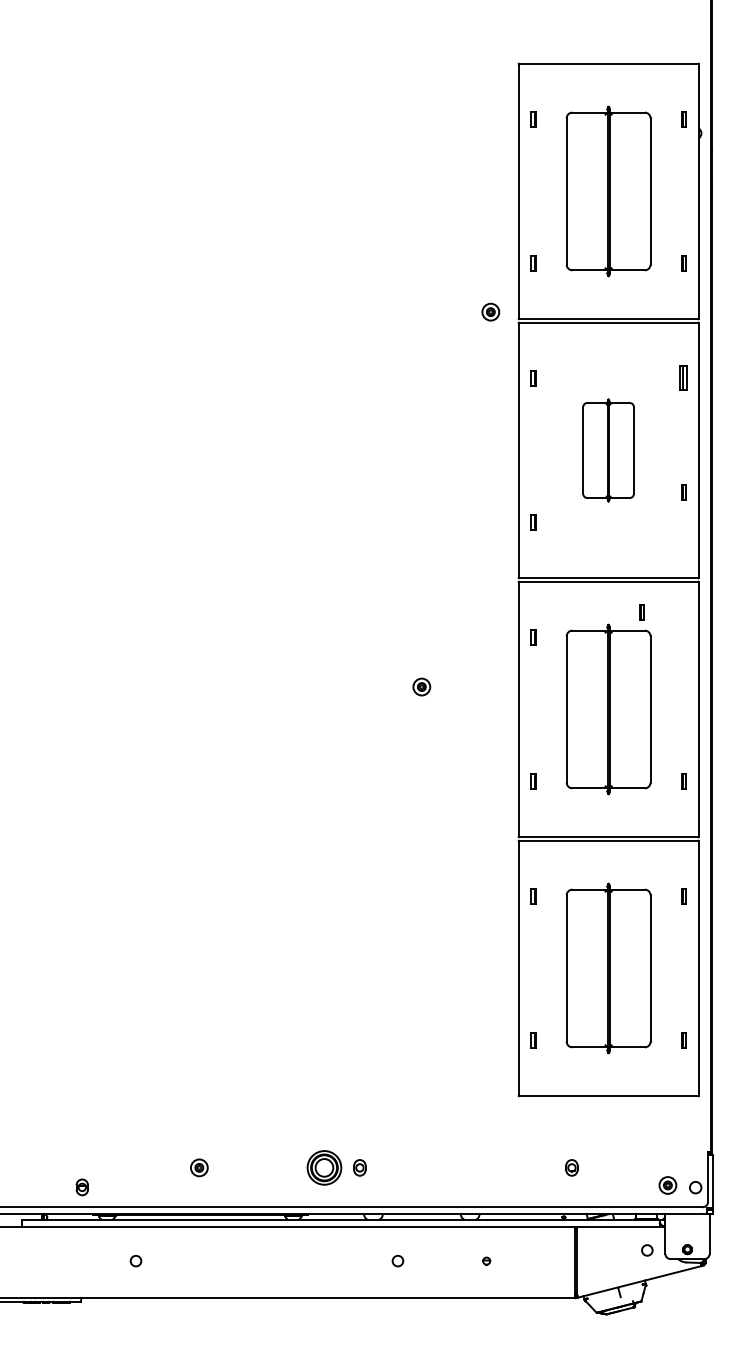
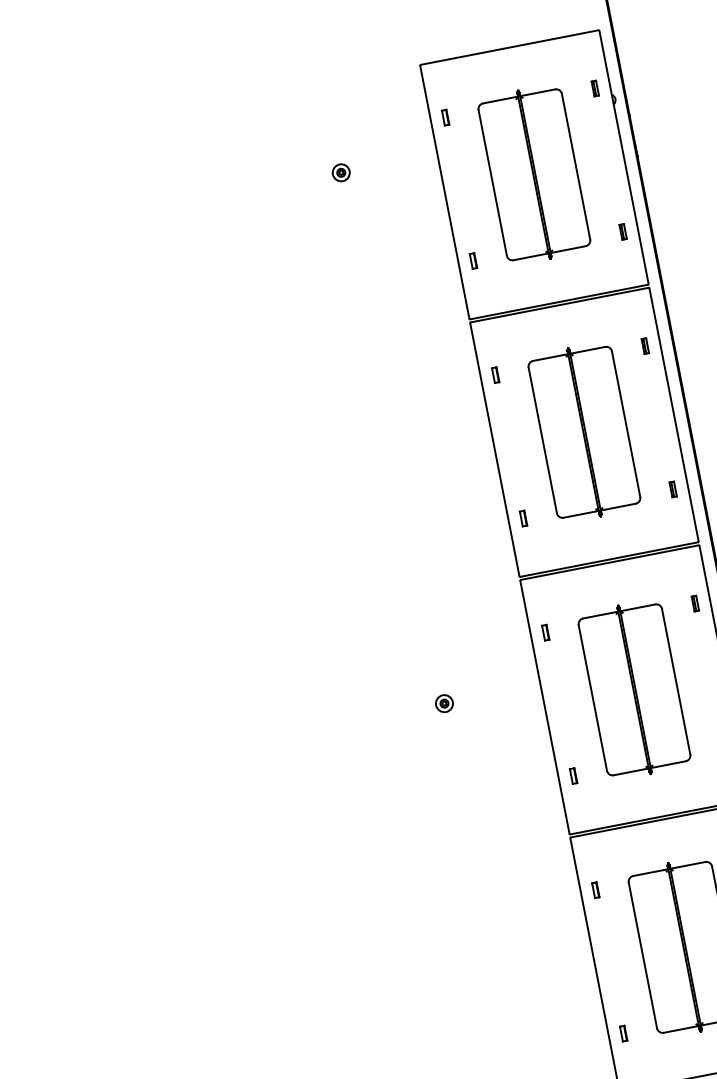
part: (490, 311) -> (340, 172), moved
part: (683, 378) -> (644, 346), size x0.62
part: (608, 450) -> (584, 432), size x1.67
part: (683, 492) -> (672, 489), moved
part: (641, 612) -> (695, 603), moved

